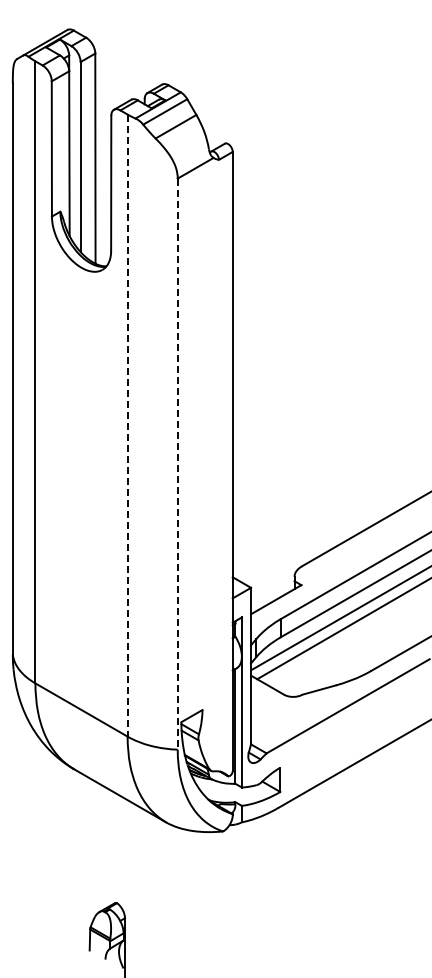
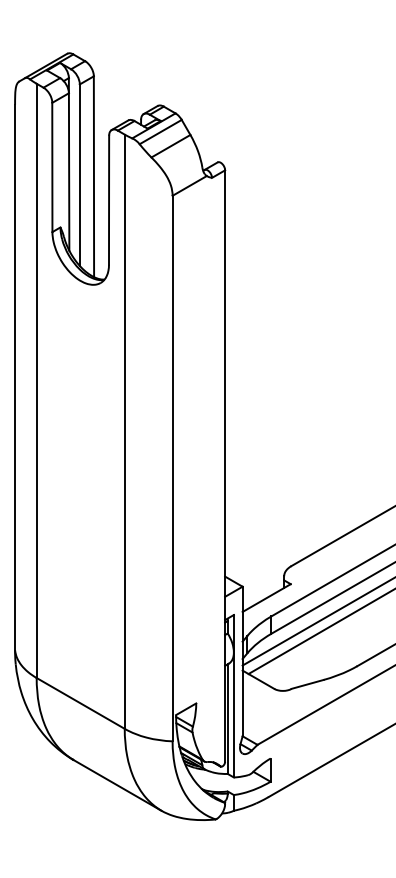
line: (127, 426) -> (124, 432), dashed -> solid
line: (177, 464) -> (172, 468), dashed -> solid

